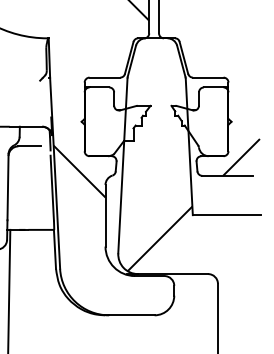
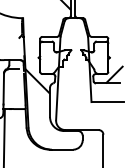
hatch: (159, 239) -> (75, 113), removed

